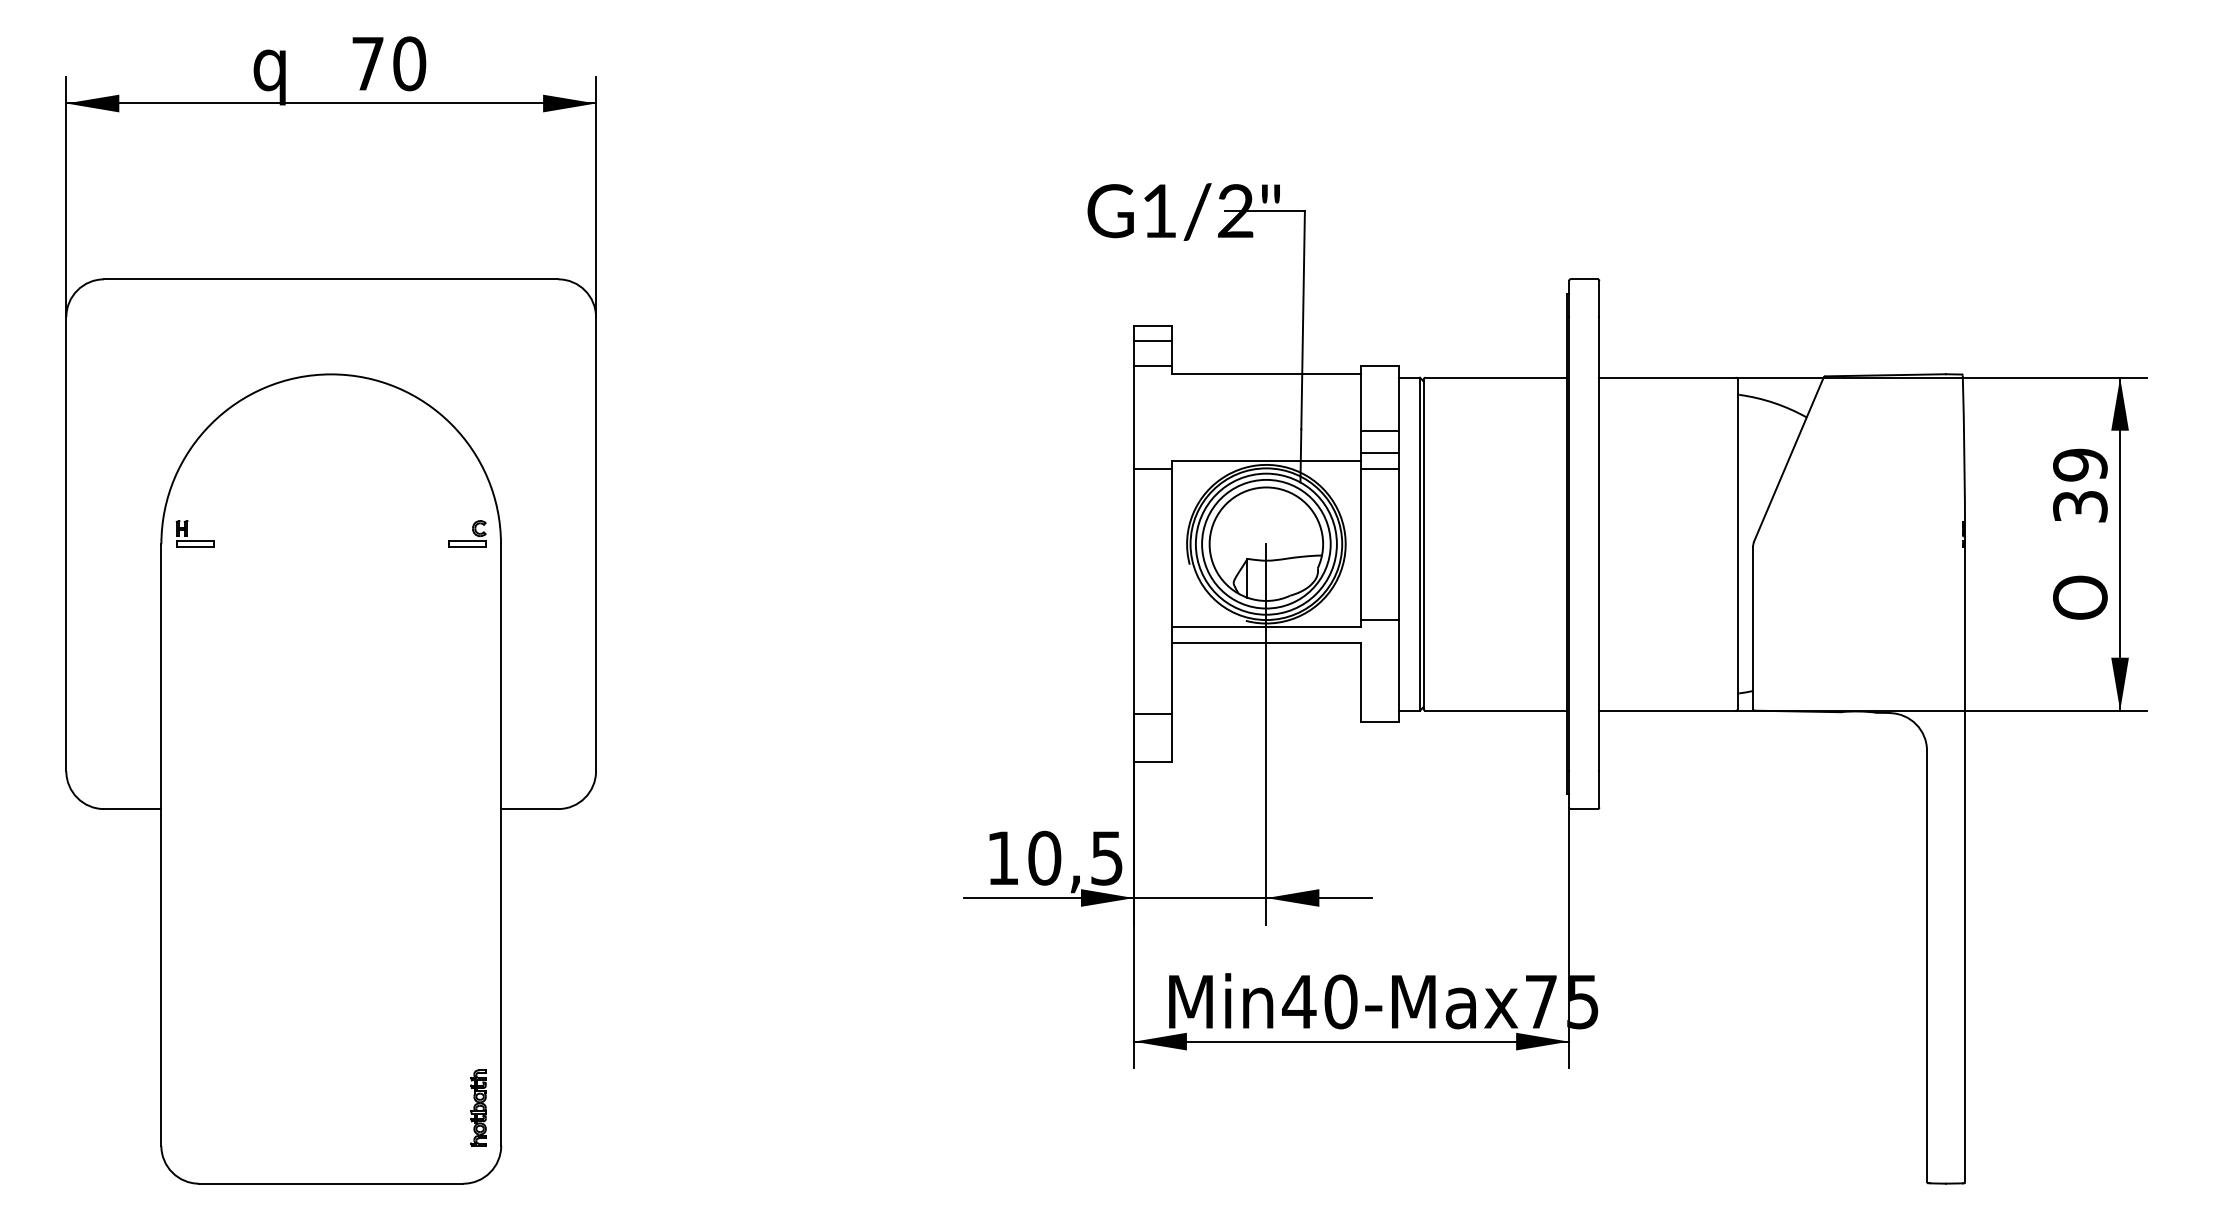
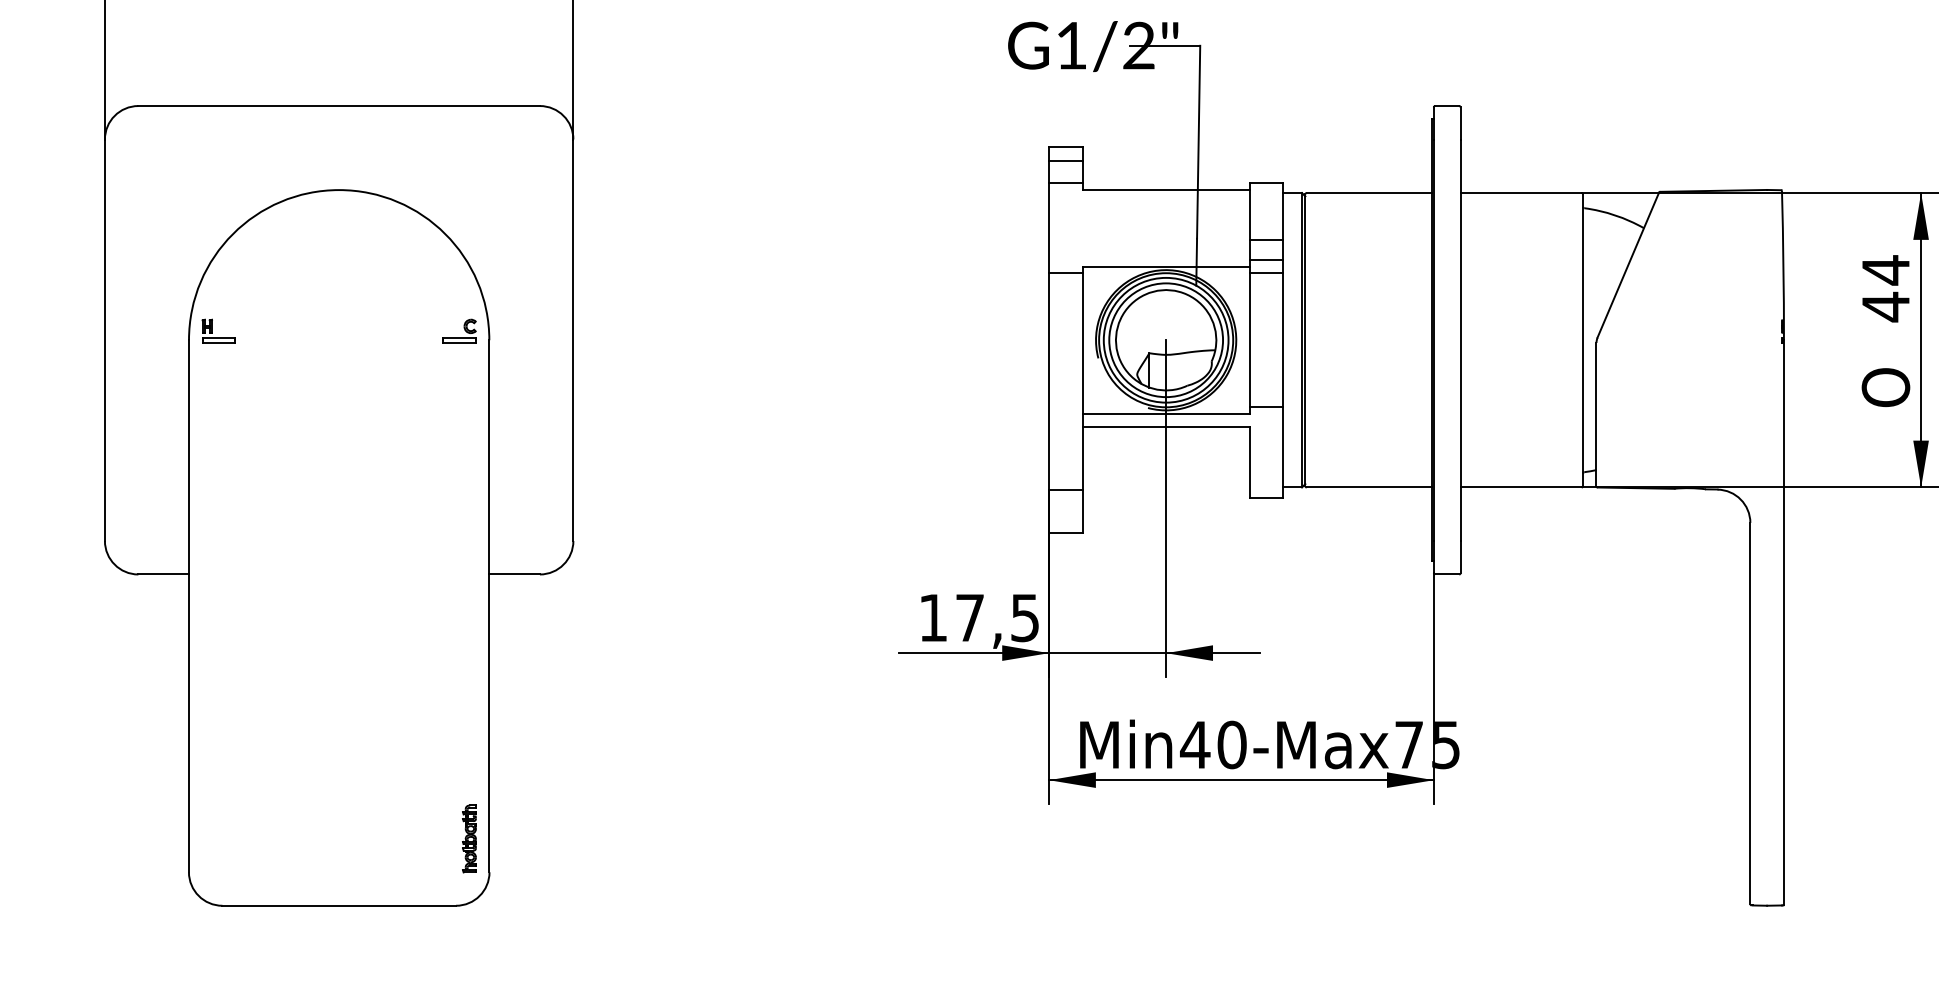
text: (2080, 485) -> (1886, 288), 39 -> 44
text: (1044, 857) -> (969, 617), 10,5 -> 17,5

